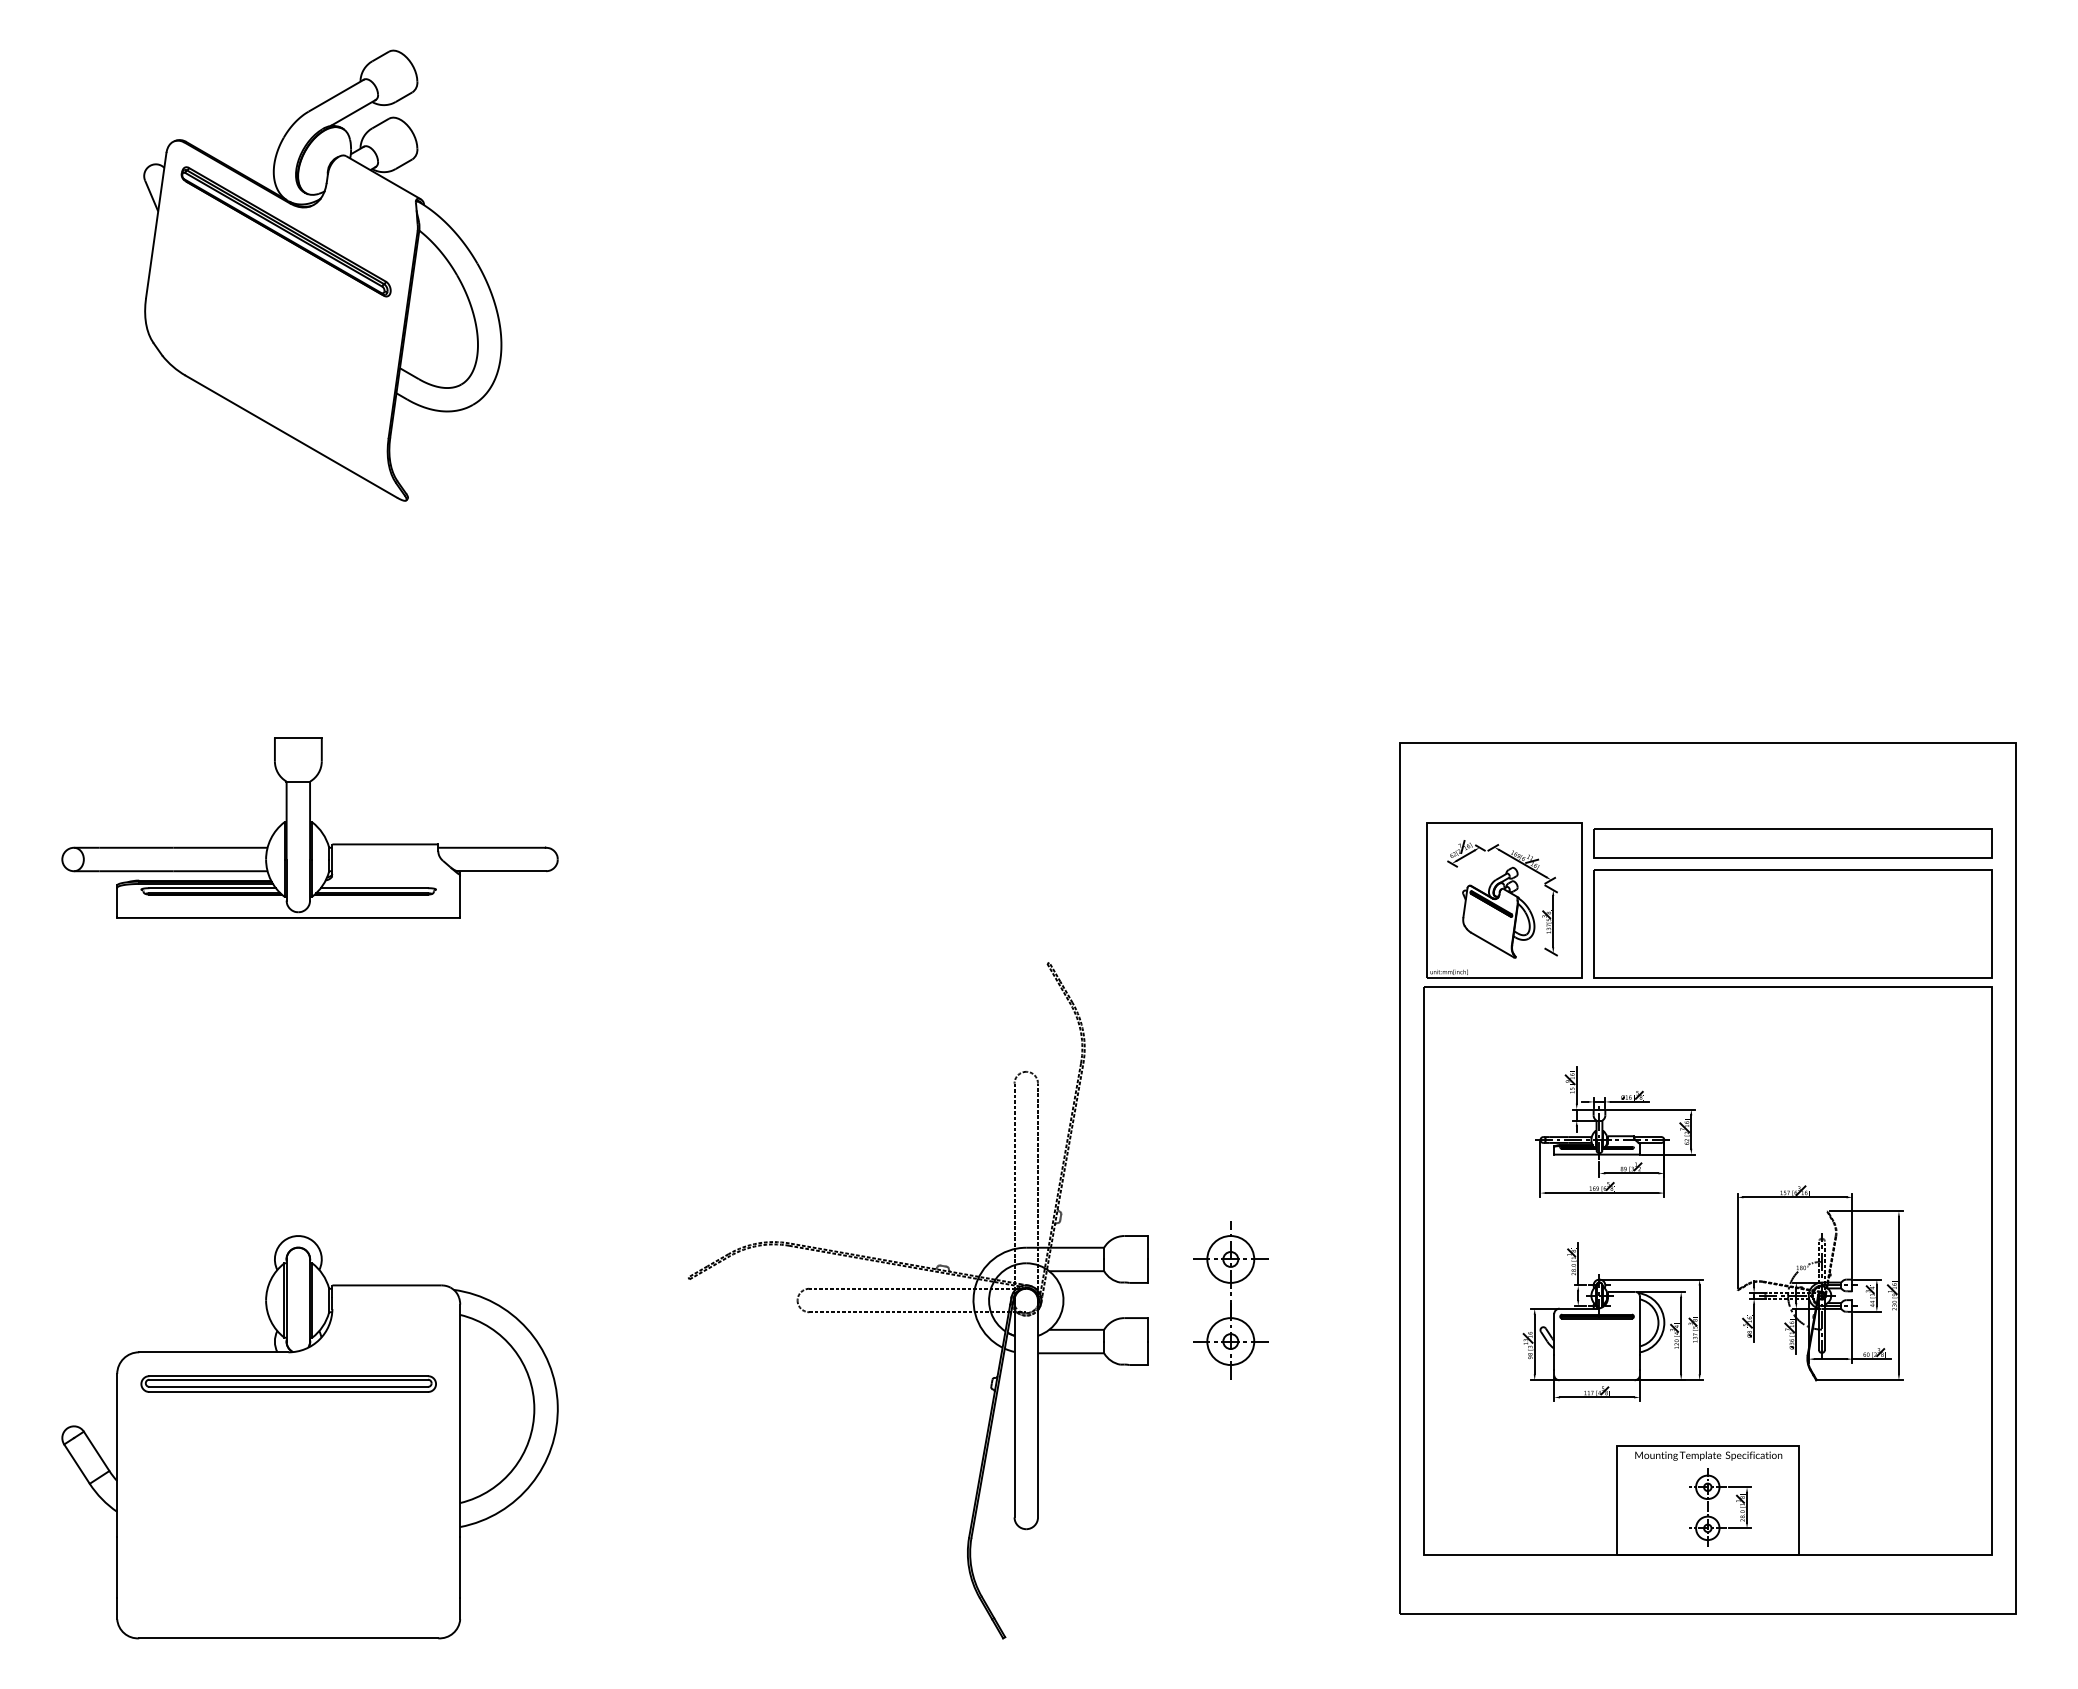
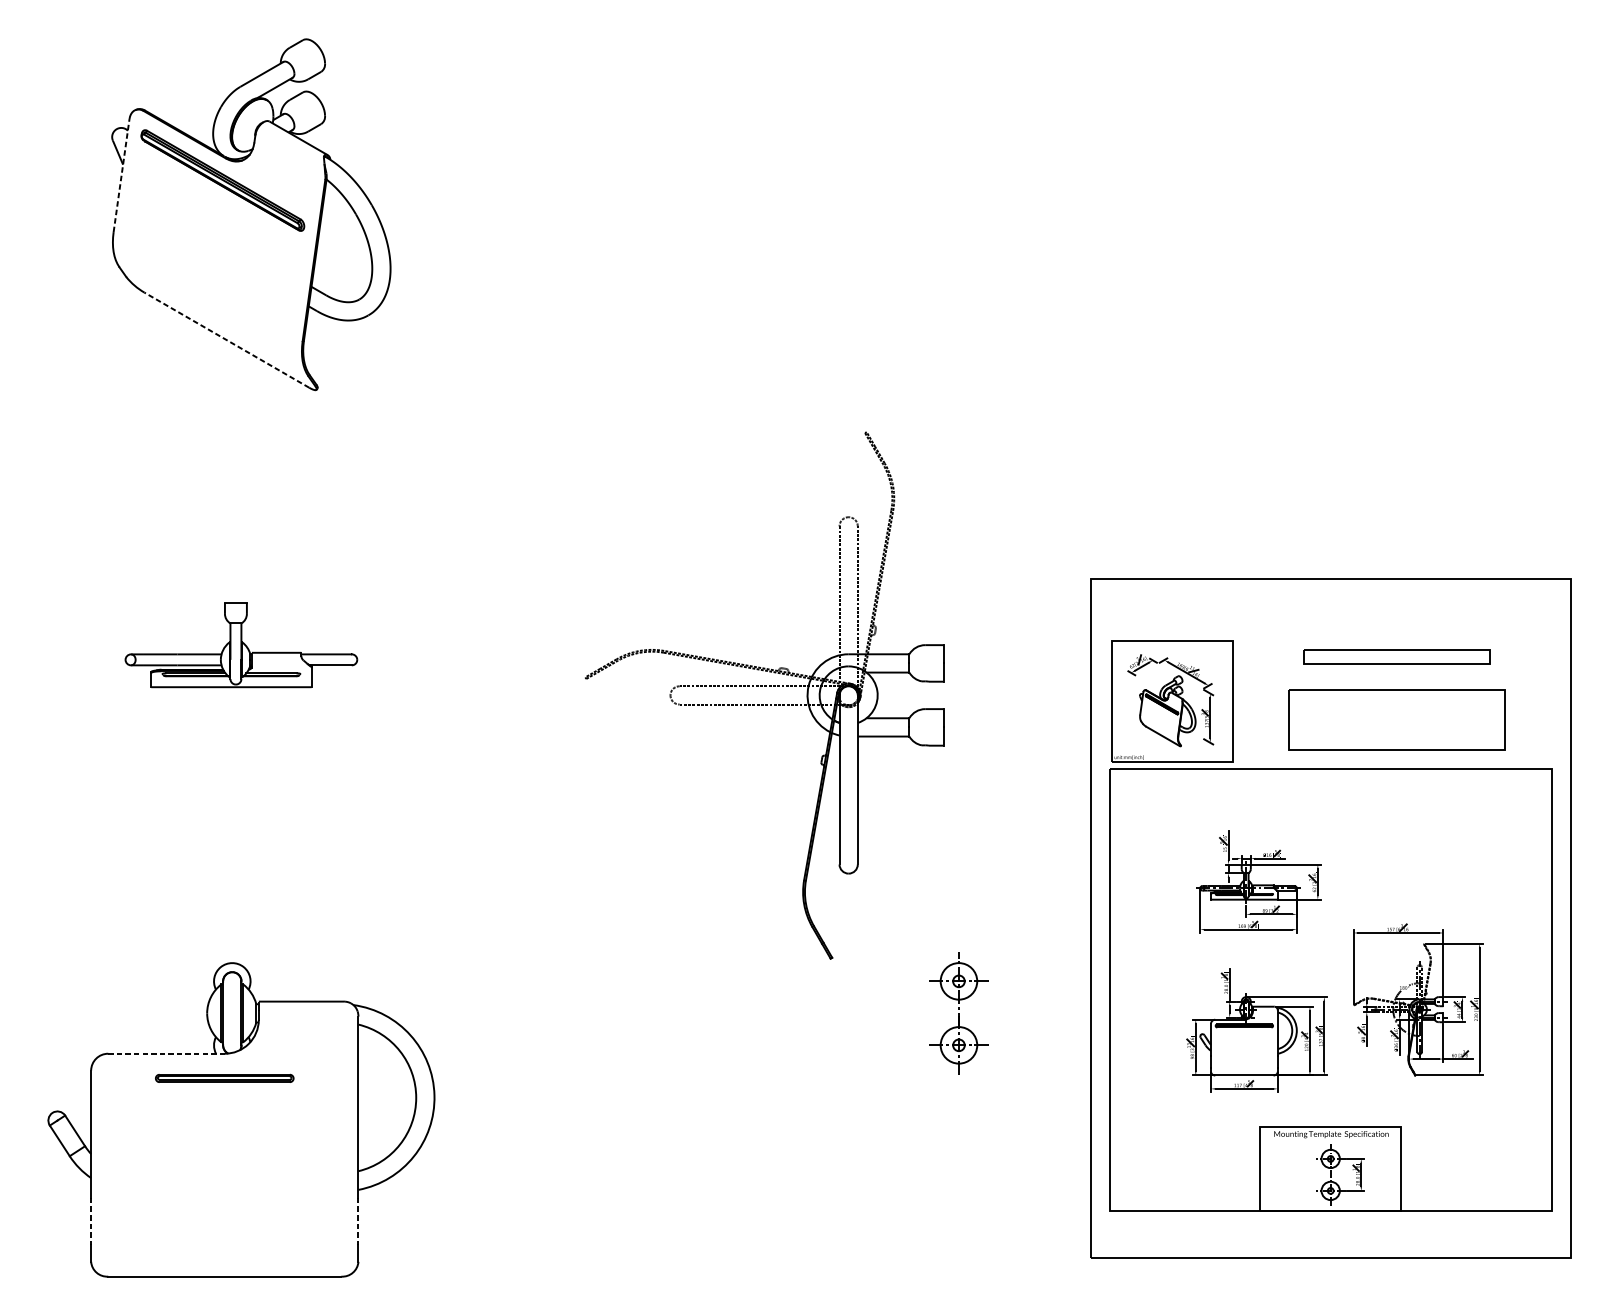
line: (156, 224) -> (121, 174), solid -> dashed
line: (290, 436) -> (226, 340), solid -> dashed
part: (309, 827) -> (241, 644), size x0.6
part: (1792, 843) -> (1396, 657), size x0.6
part: (1792, 923) -> (1396, 719), size x0.7
part: (918, 1289) -> (764, 686), moved
line: (213, 1352) -> (166, 1053), solid -> dashed
part: (288, 1383) -> (224, 1078), size x0.6
line: (117, 1568) -> (91, 1222), solid -> dashed
line: (460, 1568) -> (358, 1222), solid -> dashed

